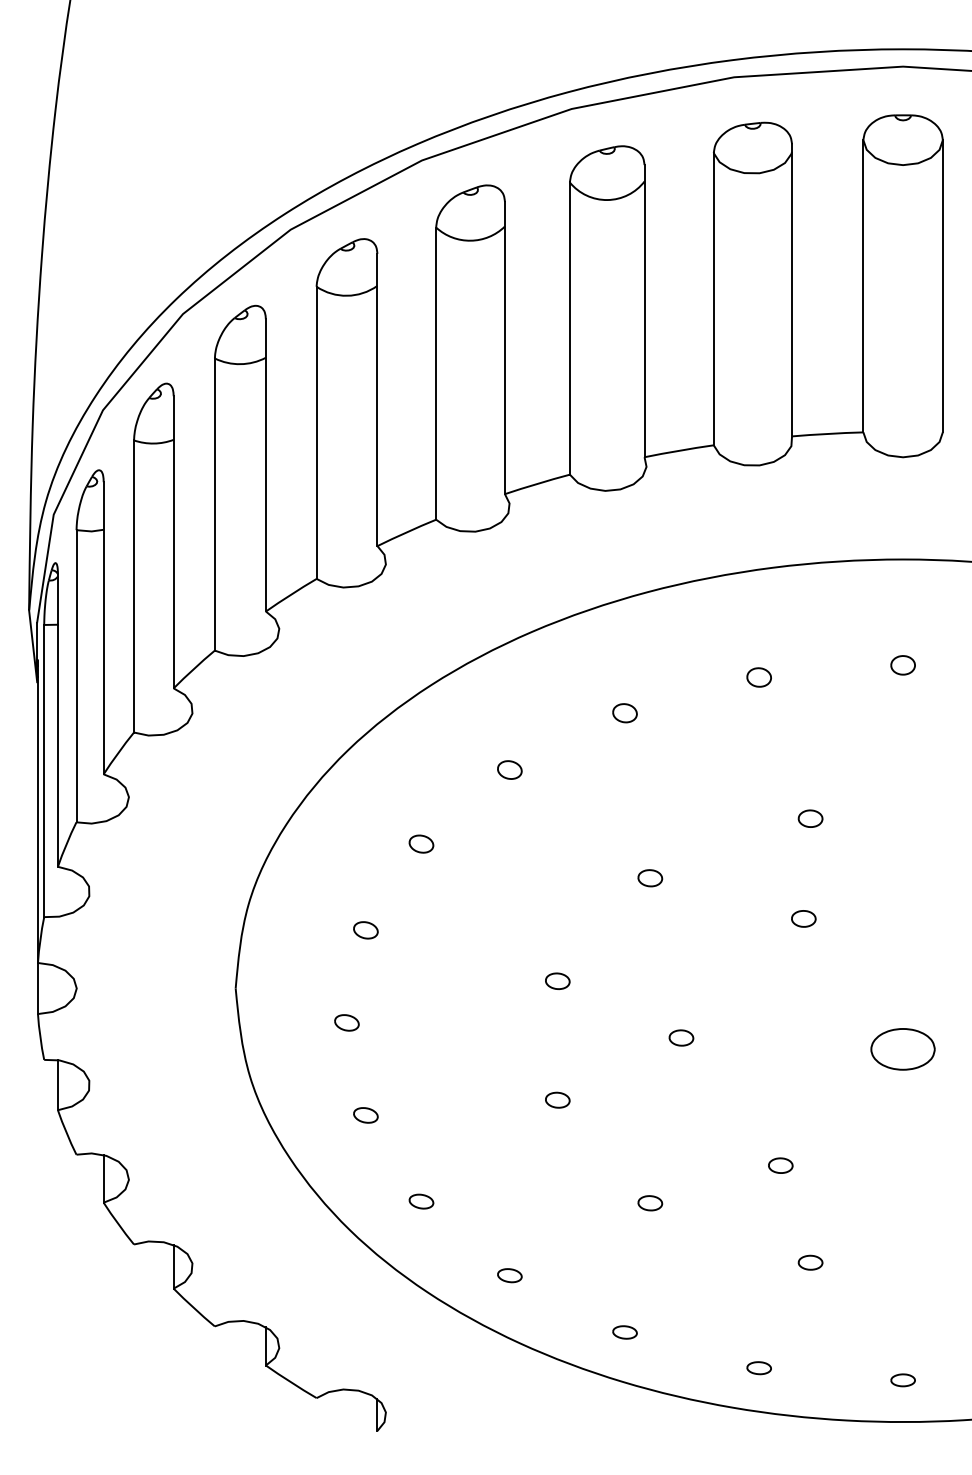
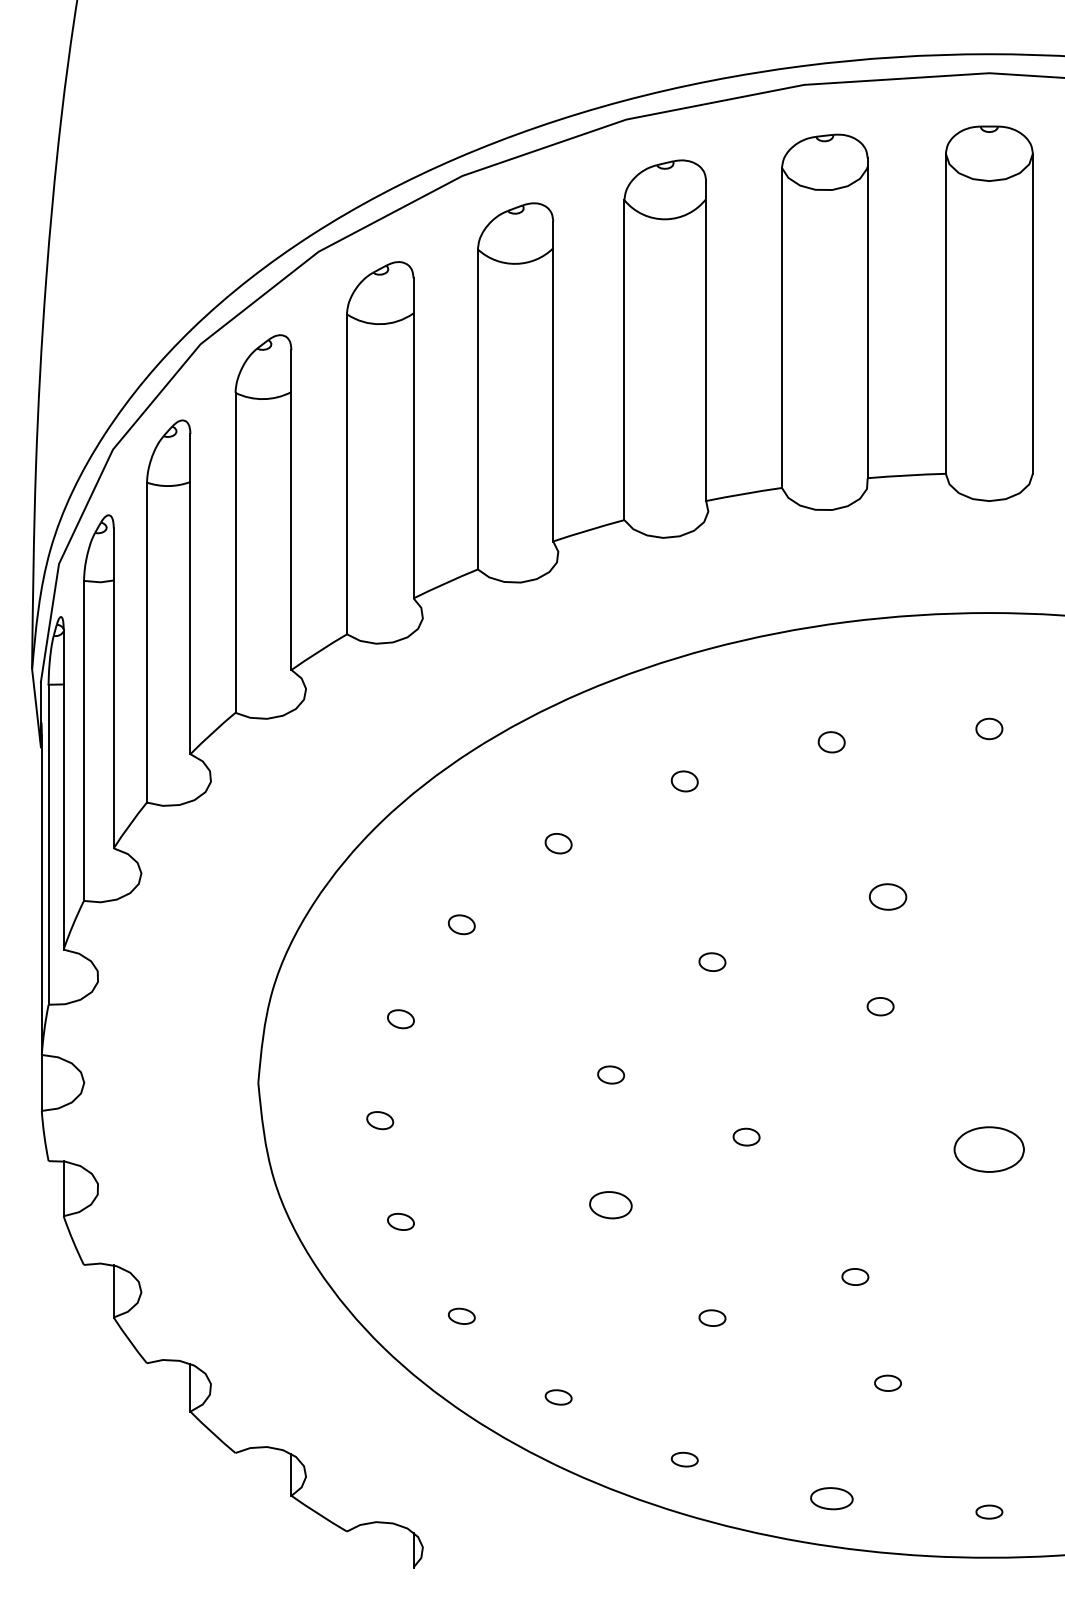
part: (810, 818) -> (887, 896), size x1.4
part: (558, 1100) -> (611, 1205), size x1.6
part: (758, 1367) -> (831, 1498), size x1.6

